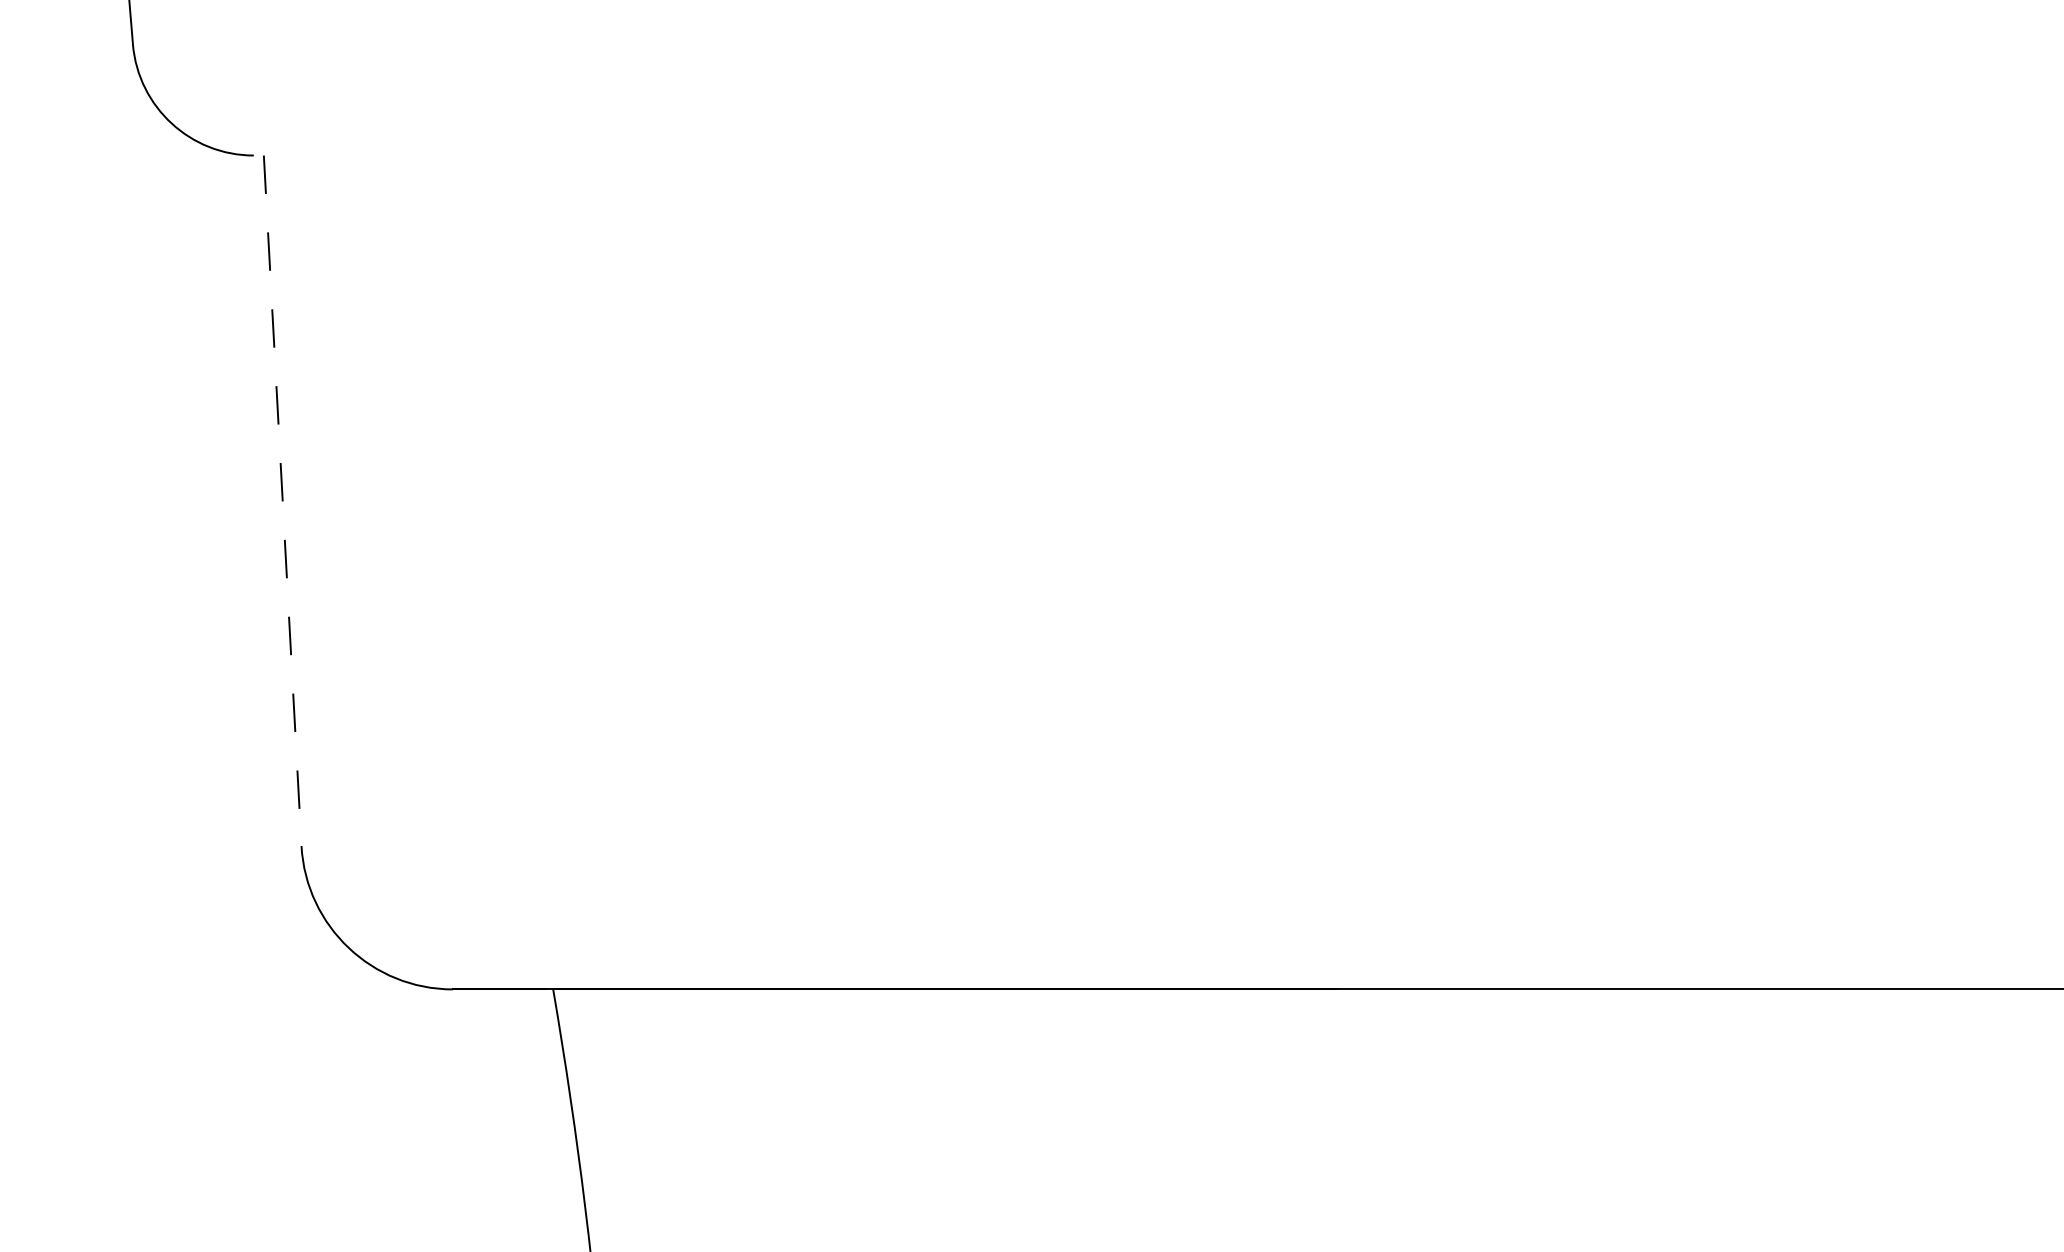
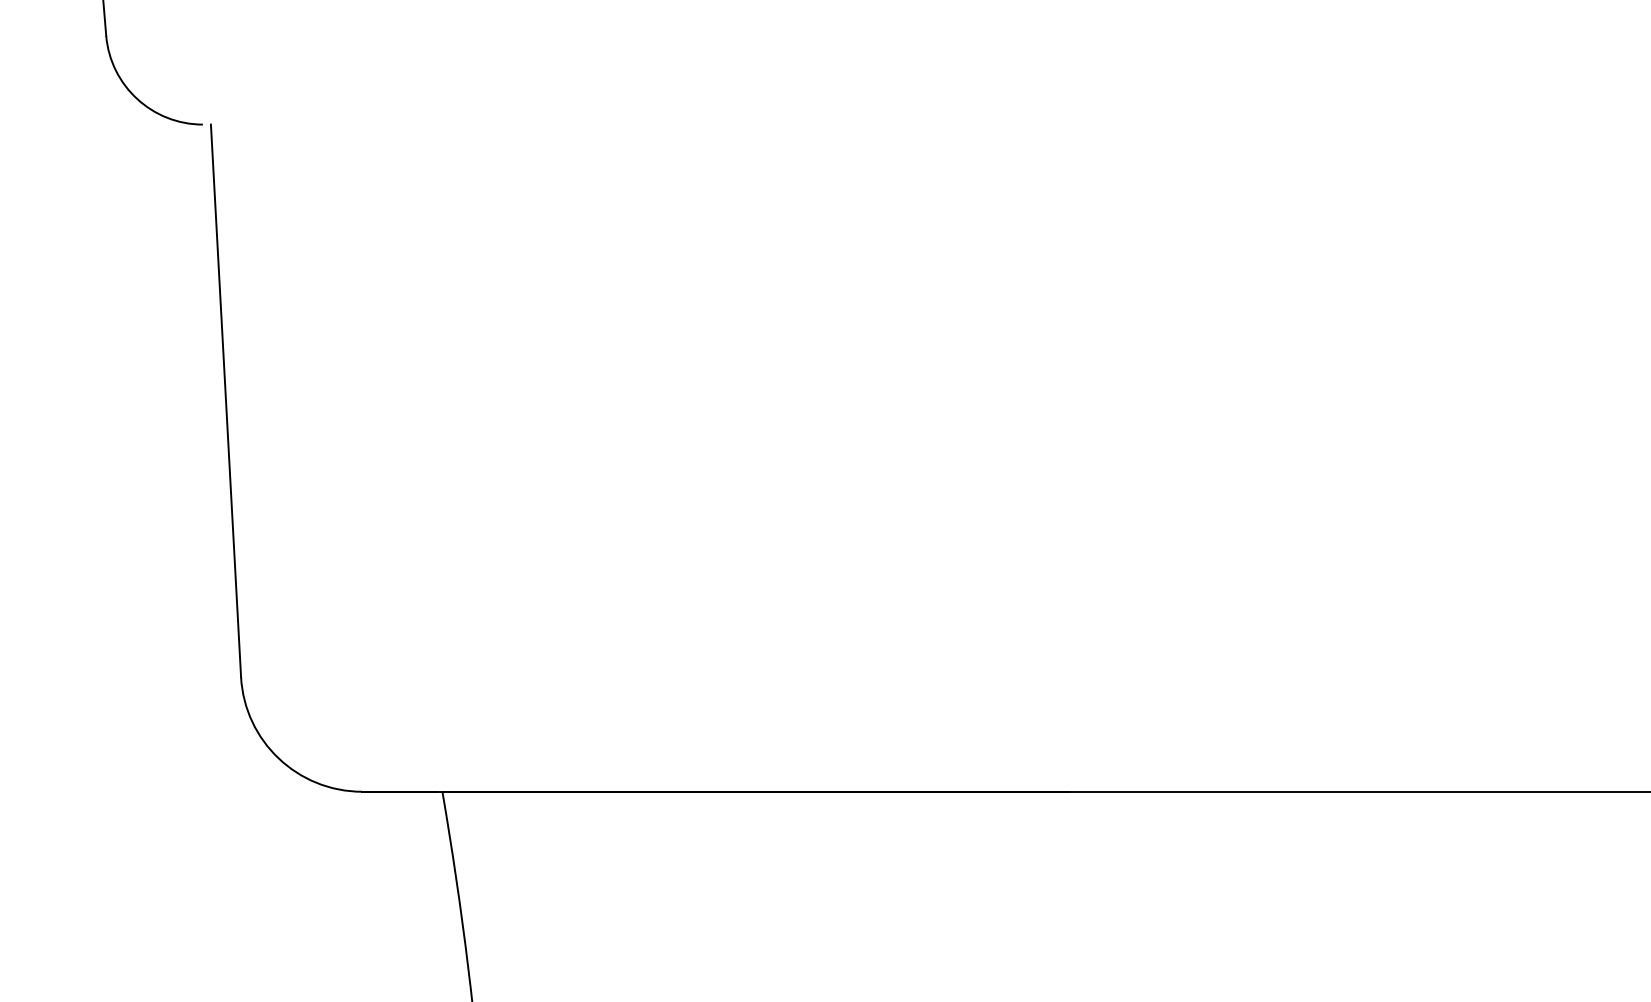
line: (283, 500) -> (226, 400), dashed -> solid

